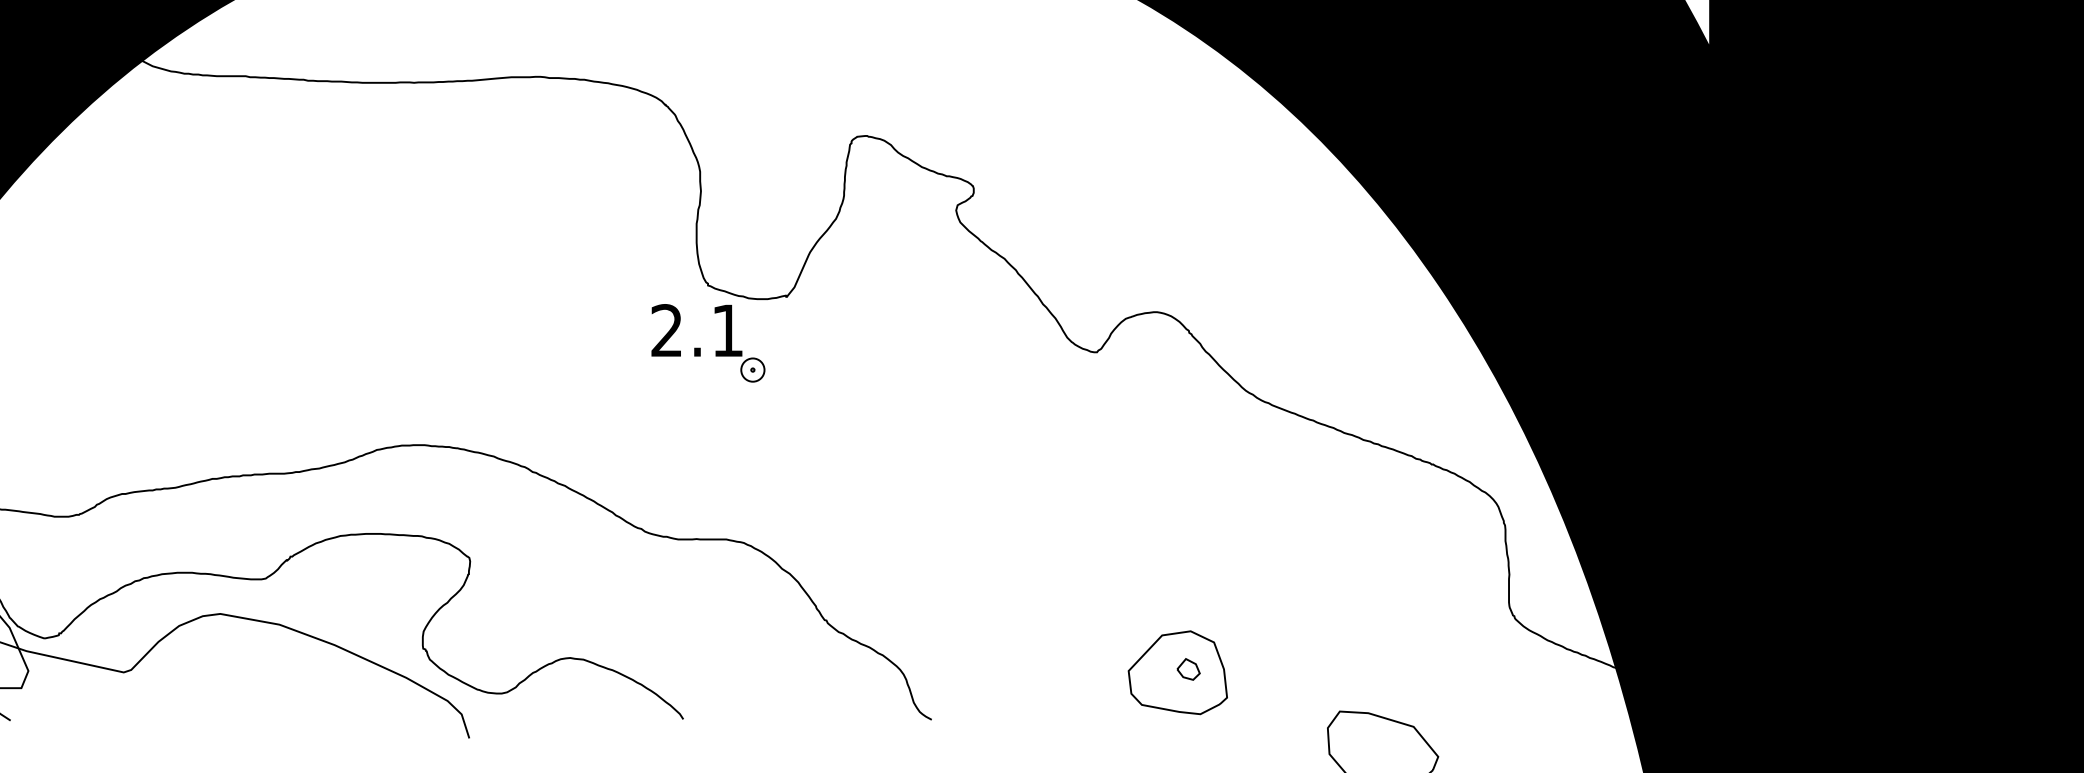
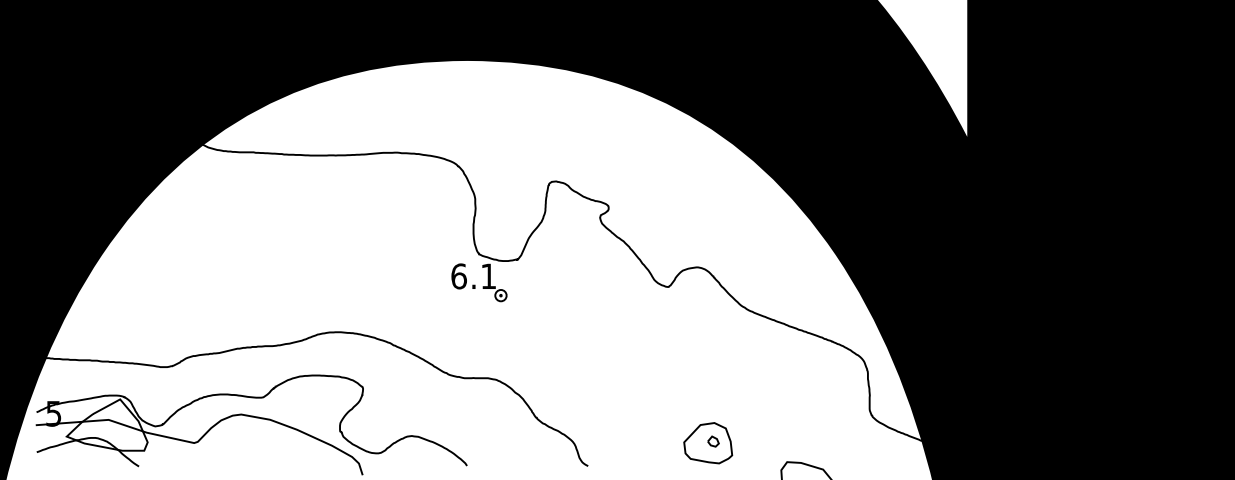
text: (665, 330) -> (458, 276), 2.1 -> 6.1

